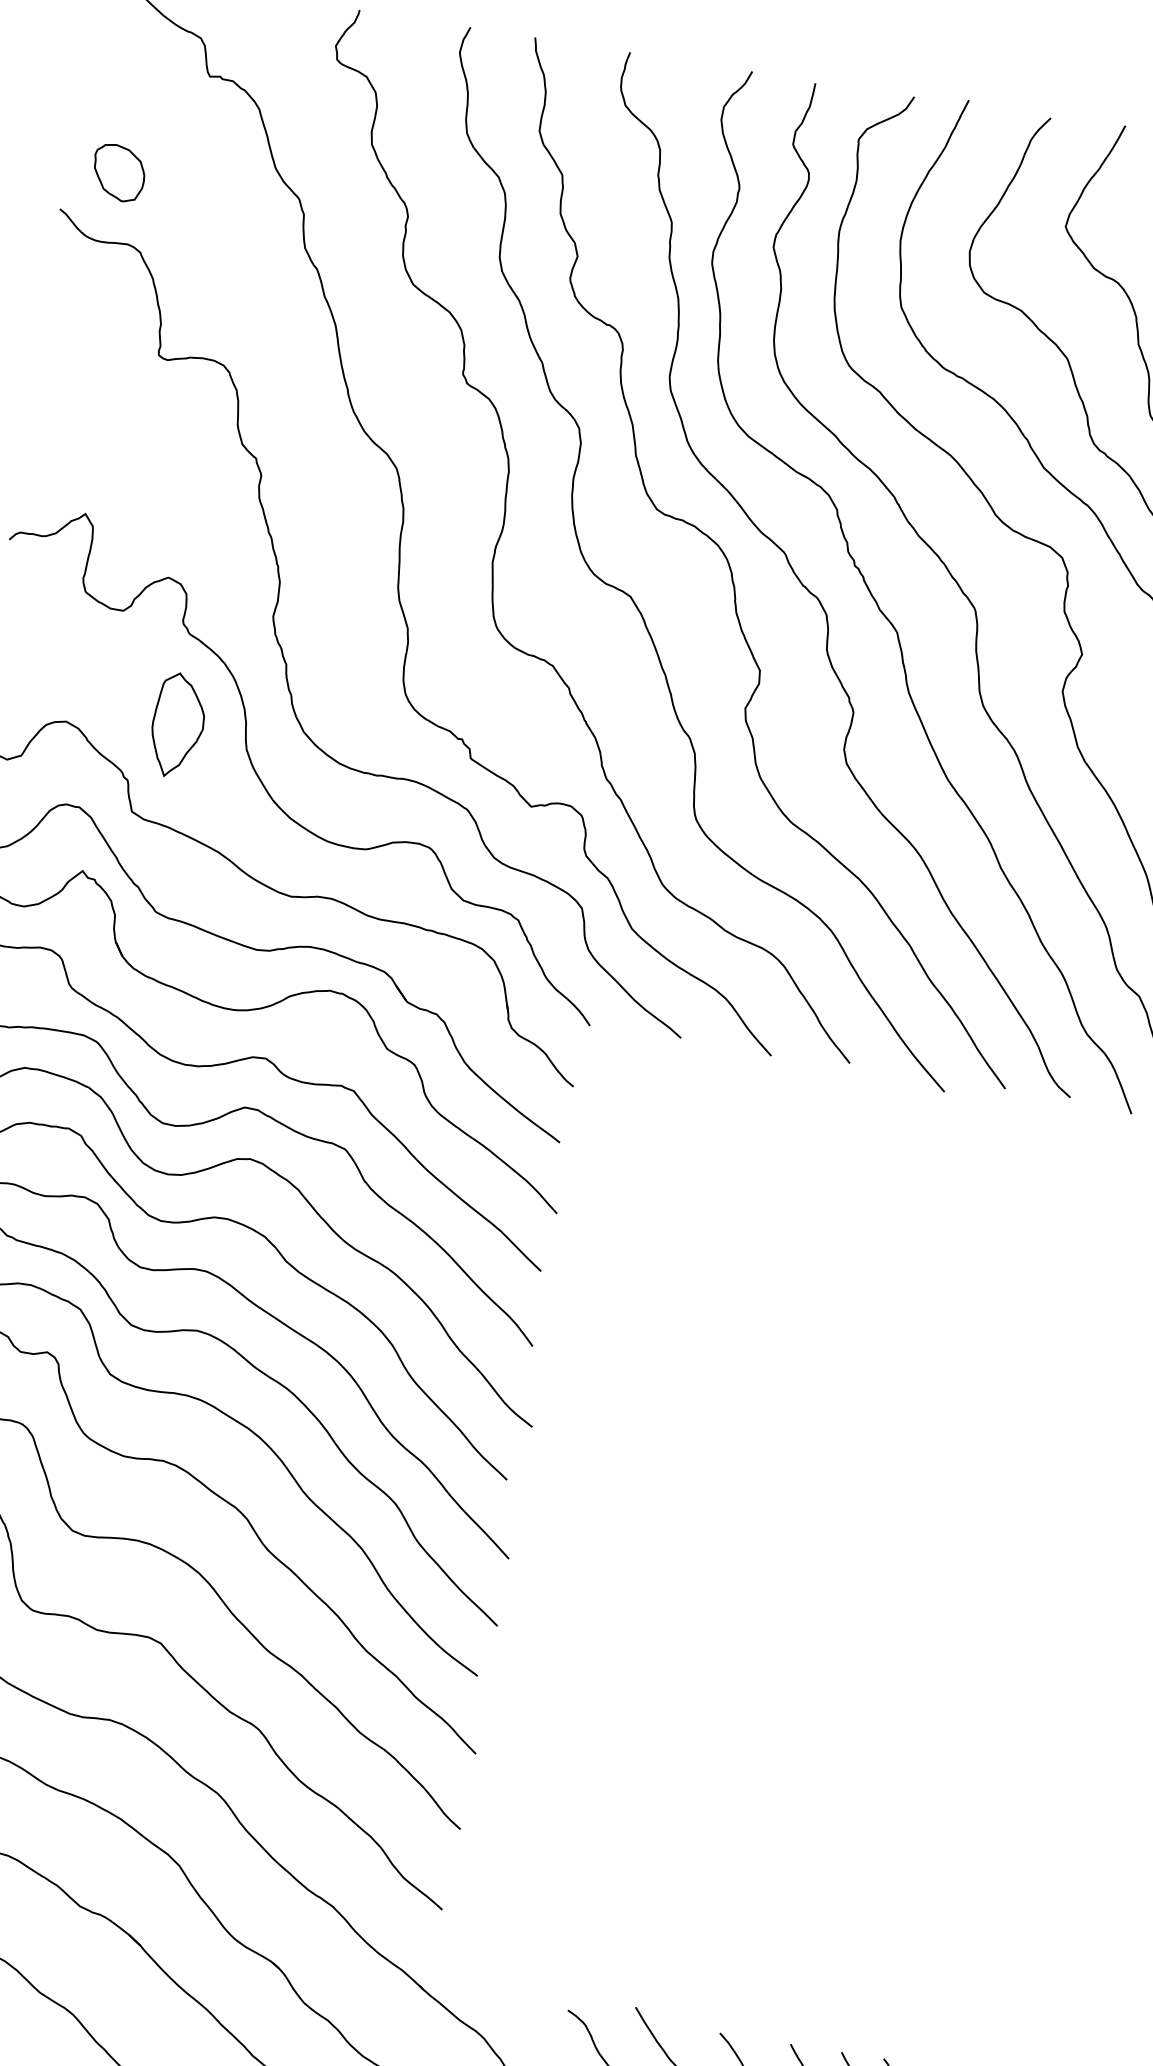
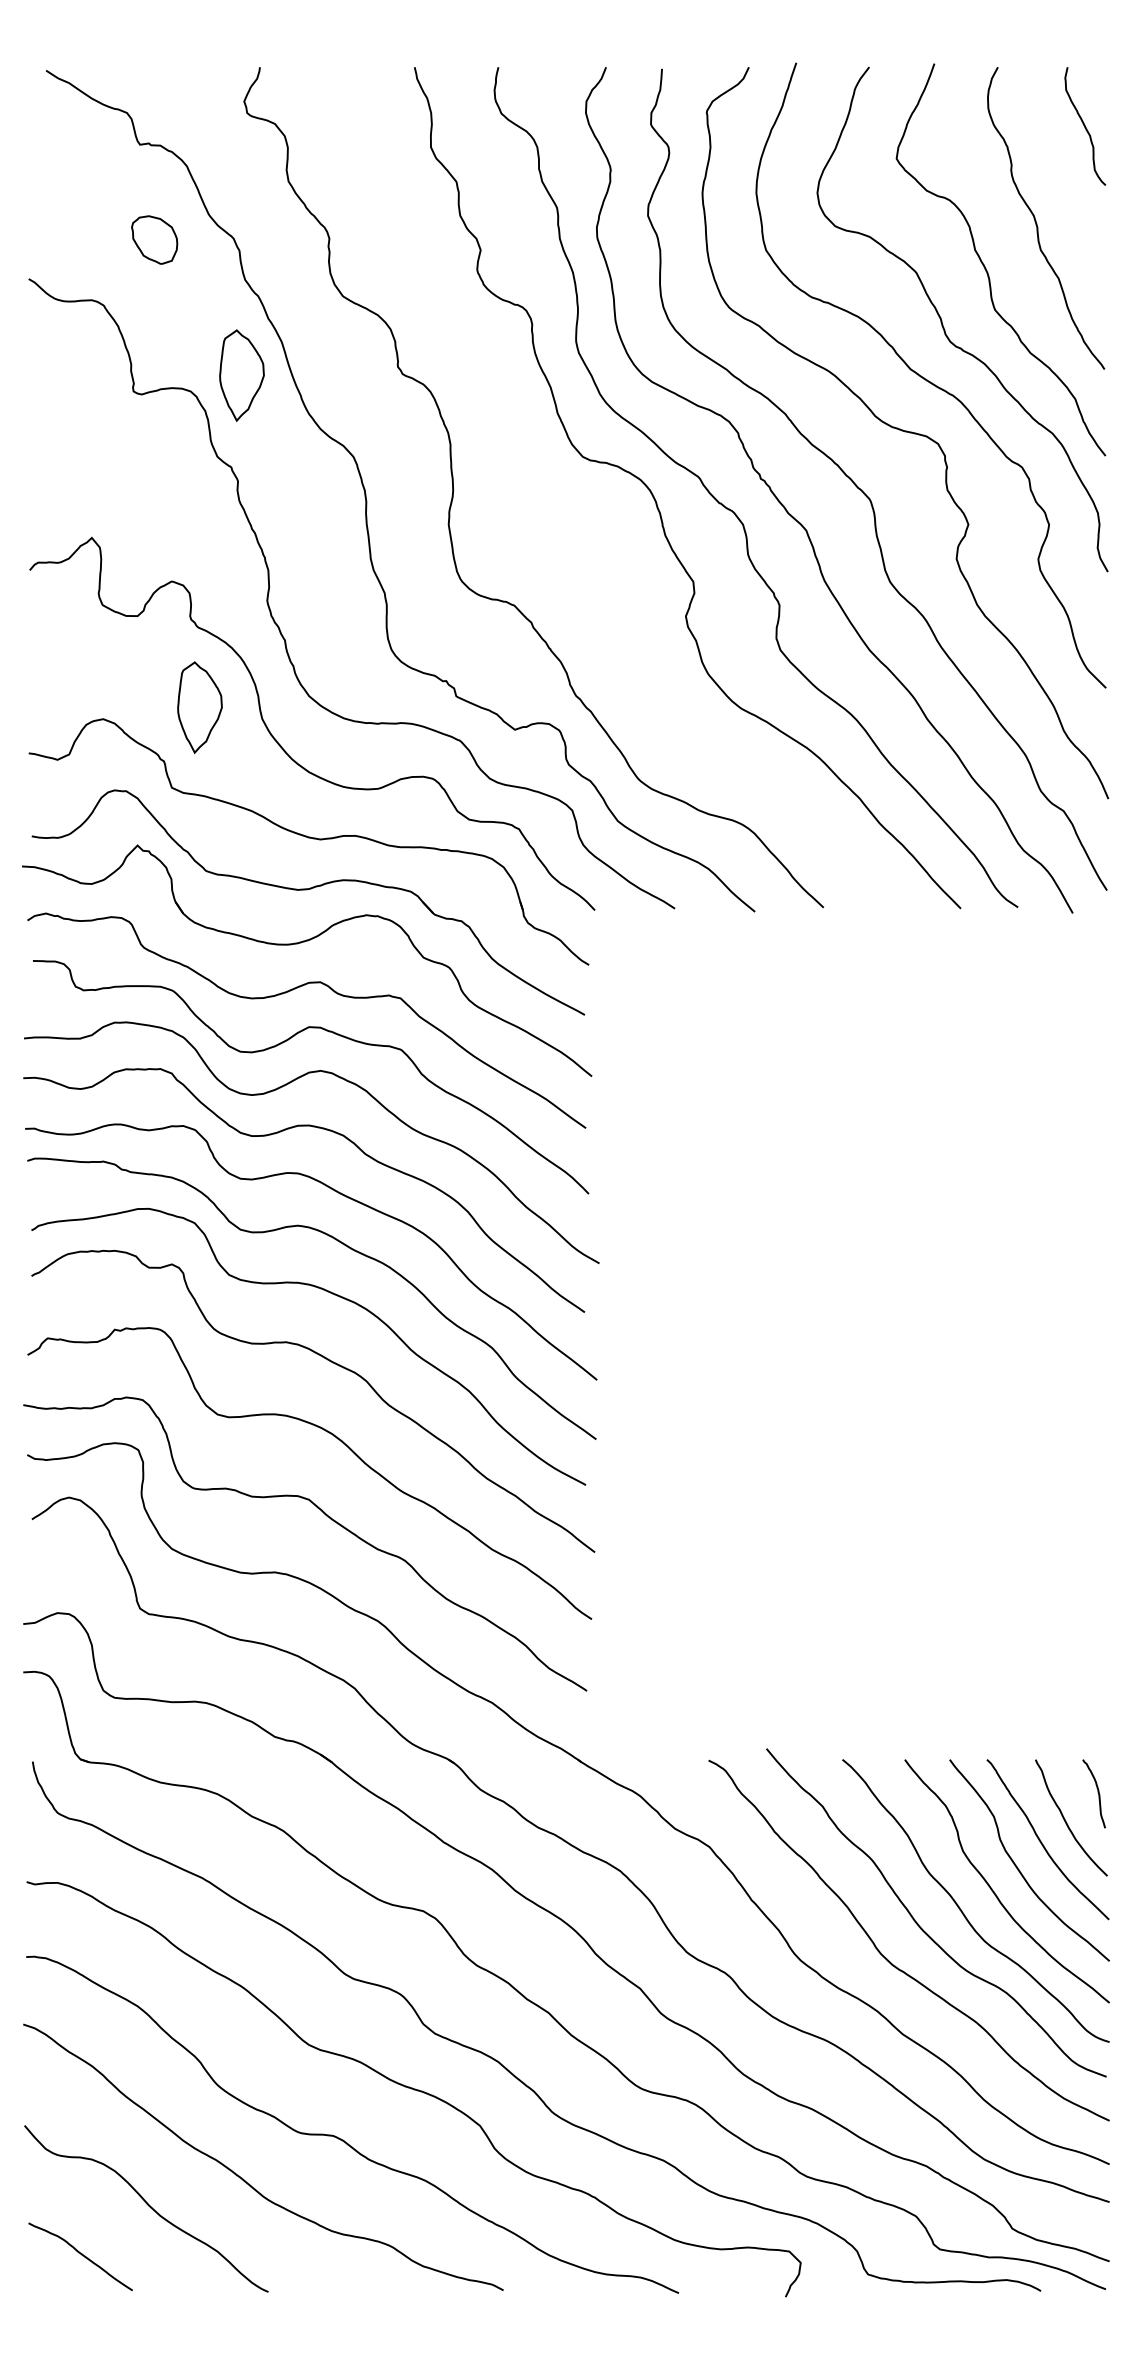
part: (118, 172) -> (154, 239), moved
part: (284, 356) -> (241, 375), added
curve: (637, 605) -> (579, 542), removed

